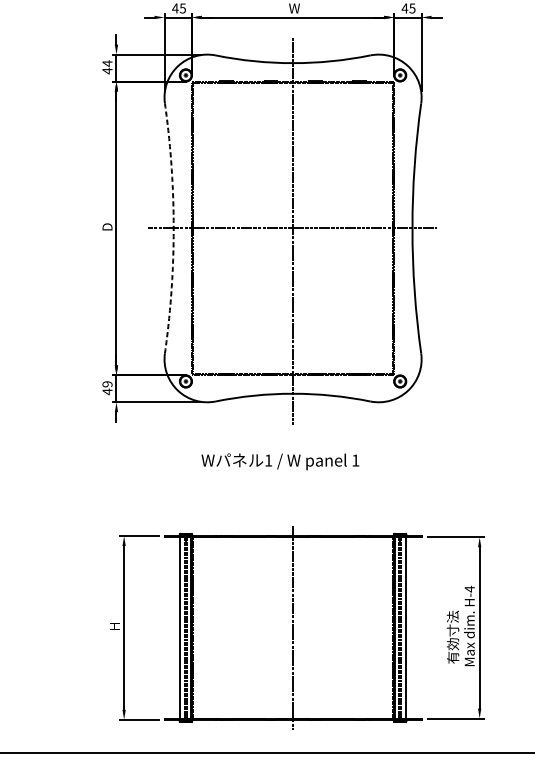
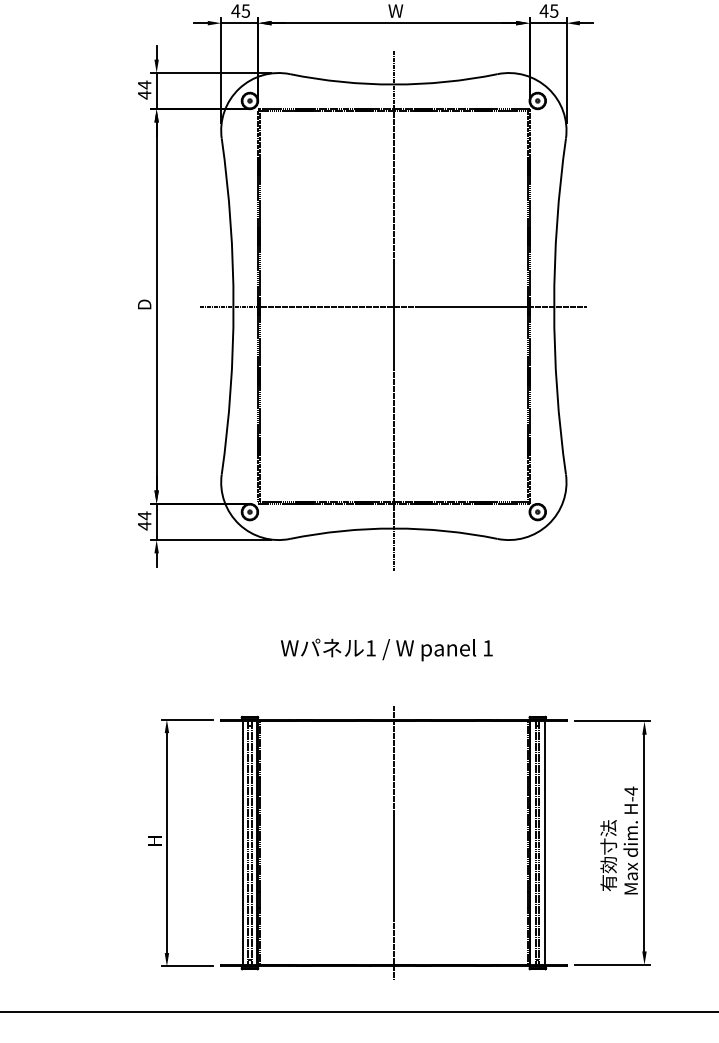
arc: (173, 228) -> (233, 306), dashed -> solid
text: (107, 384) -> (144, 515), 49 -> 44
text: (280, 461) -> (386, 649), moved

